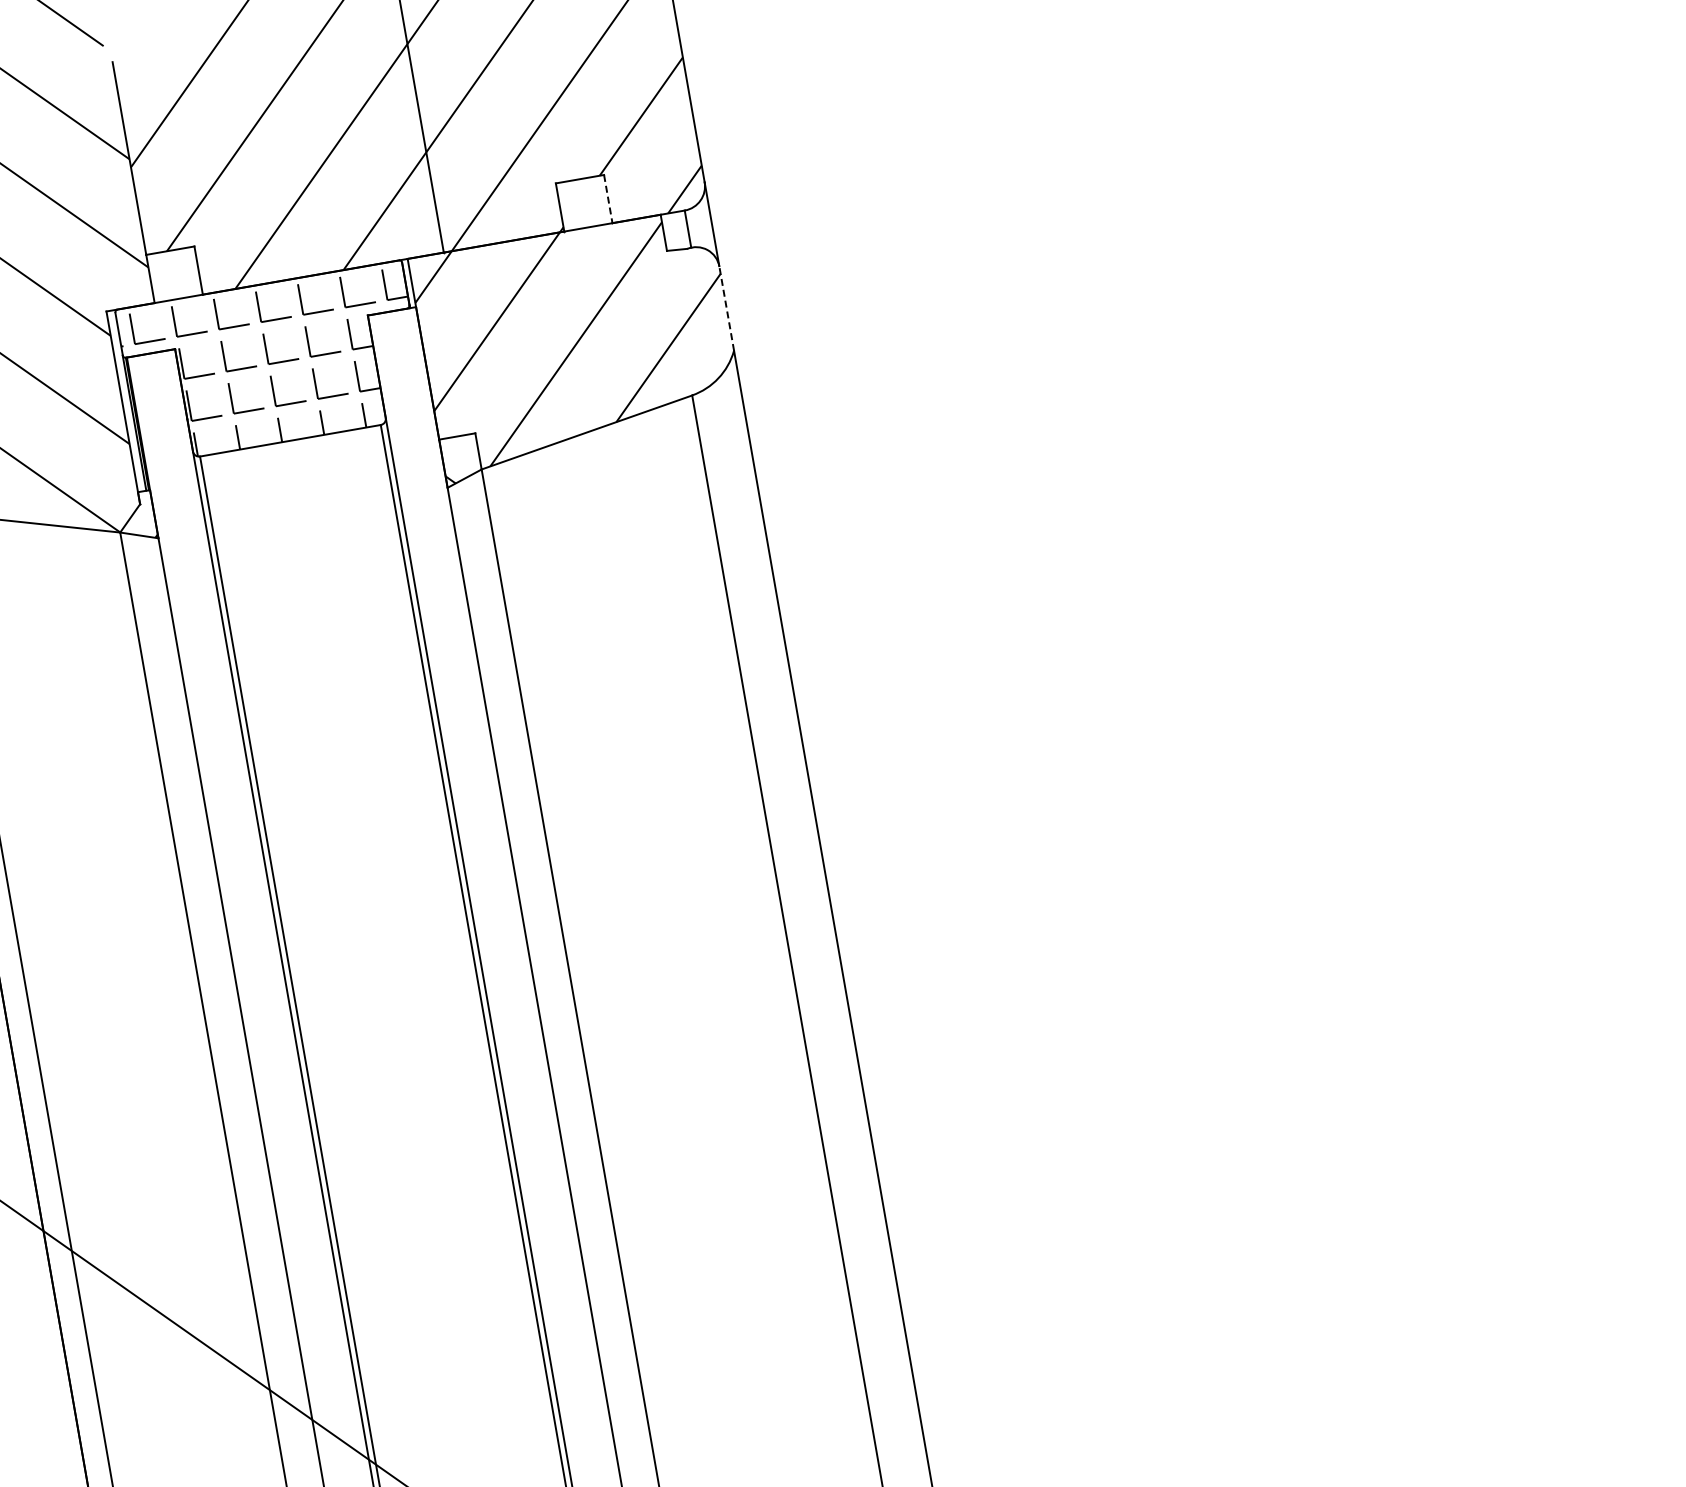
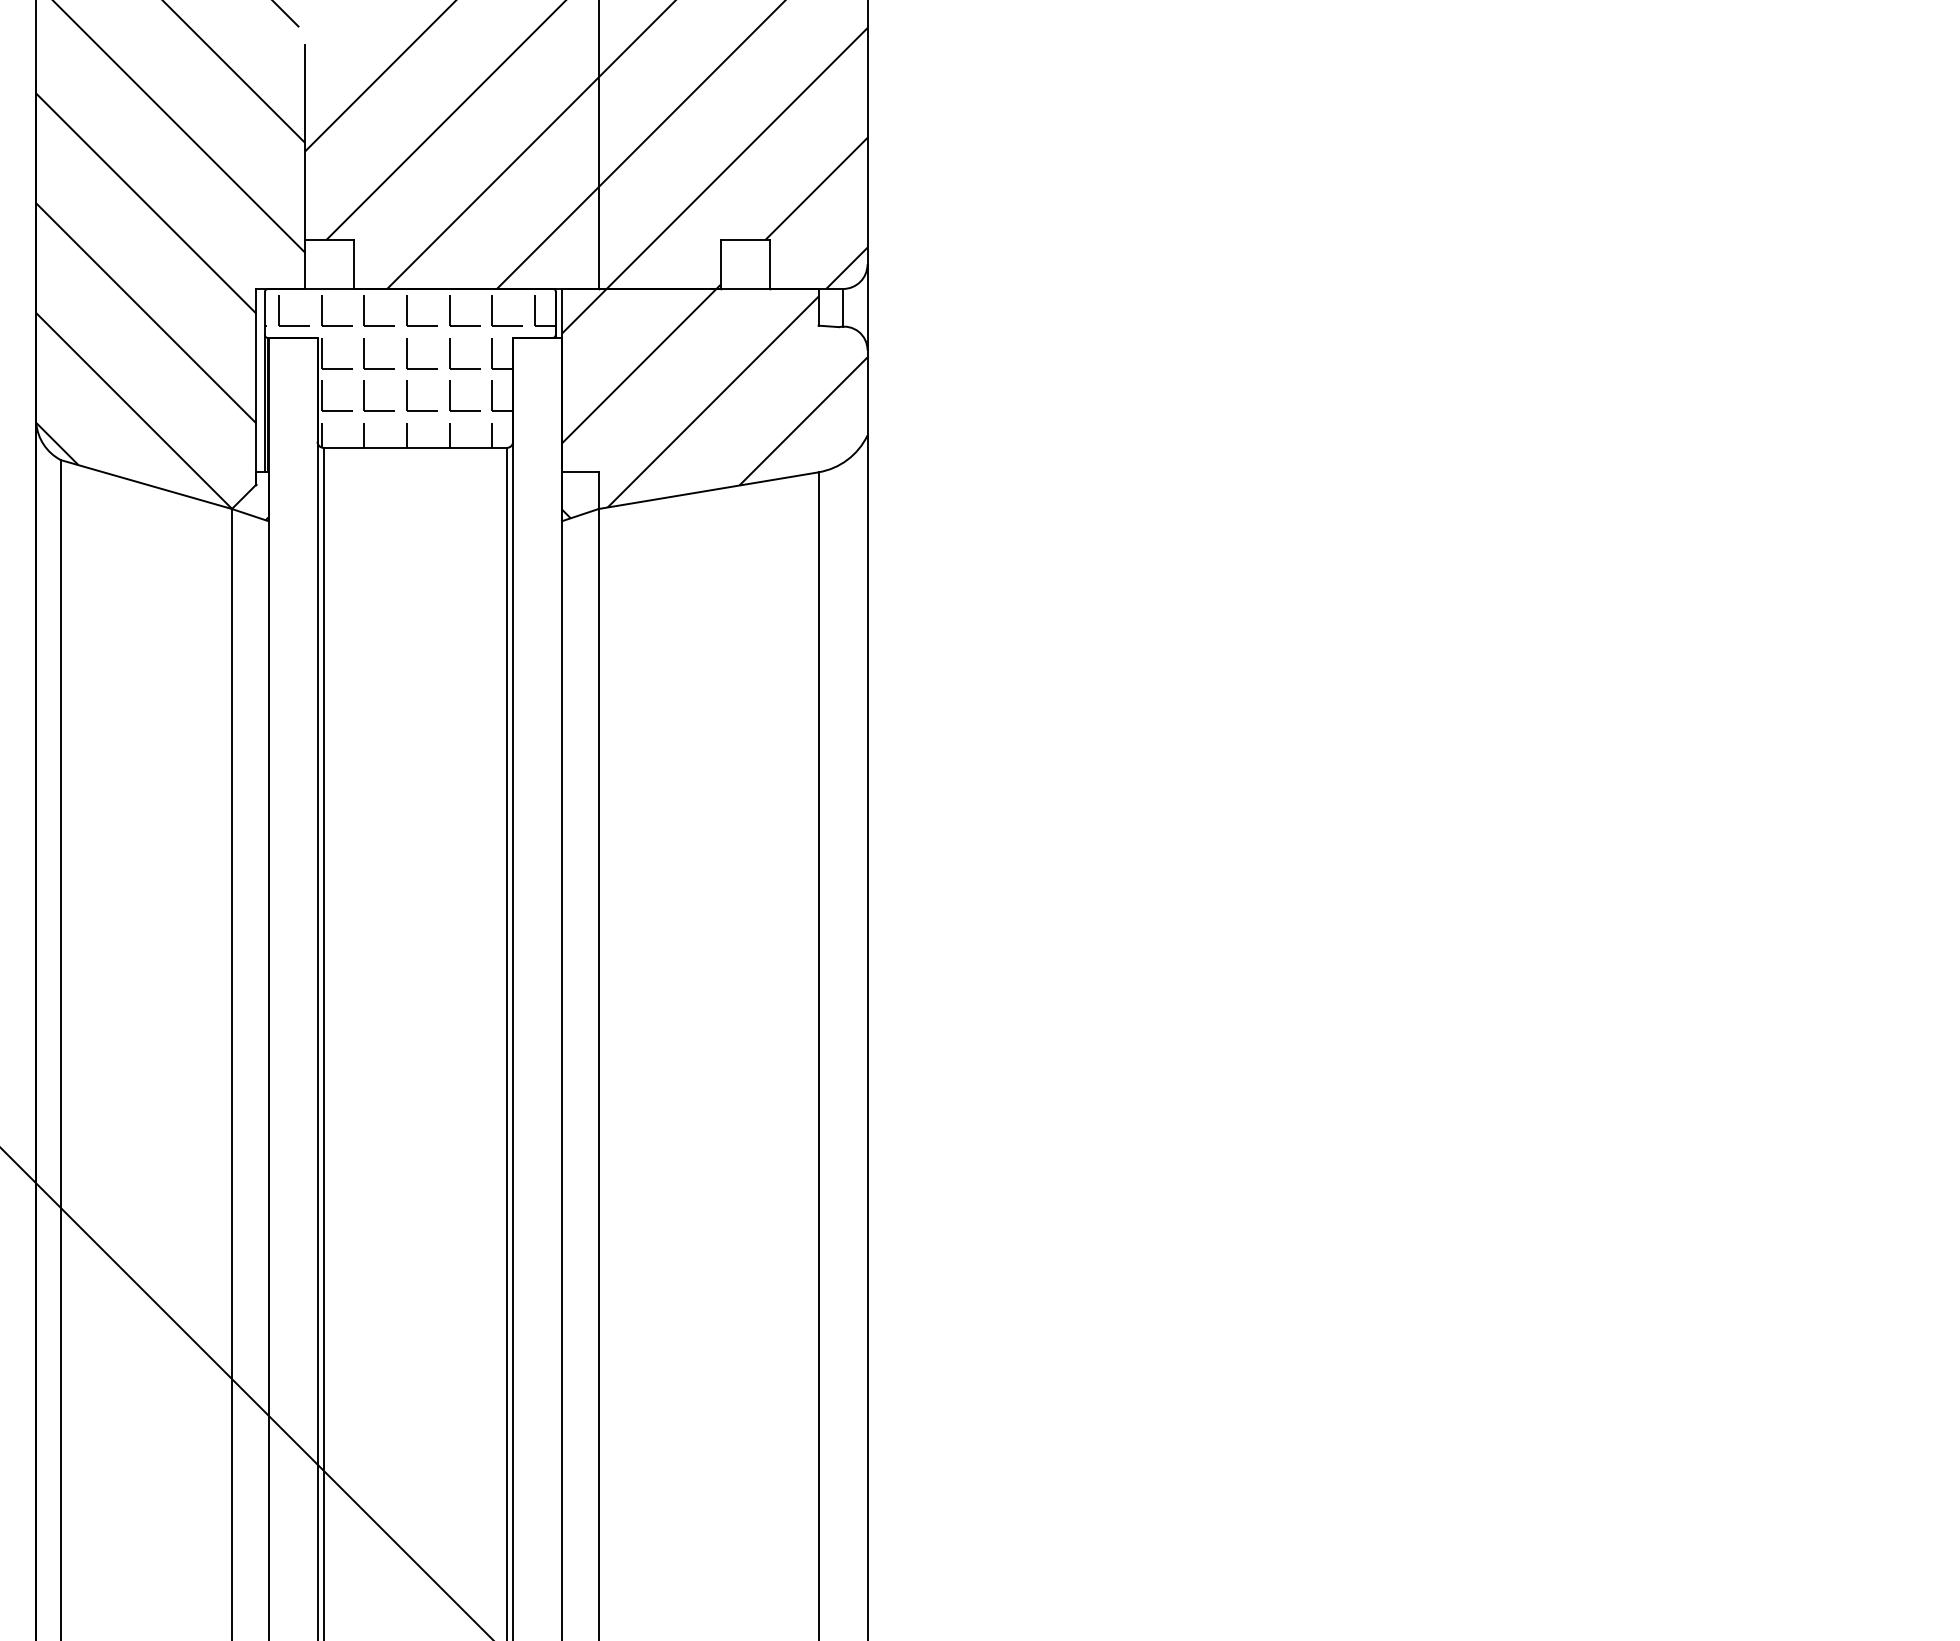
line: (608, 200) -> (769, 265), dashed -> solid
line: (726, 308) -> (867, 392), dashed -> solid

